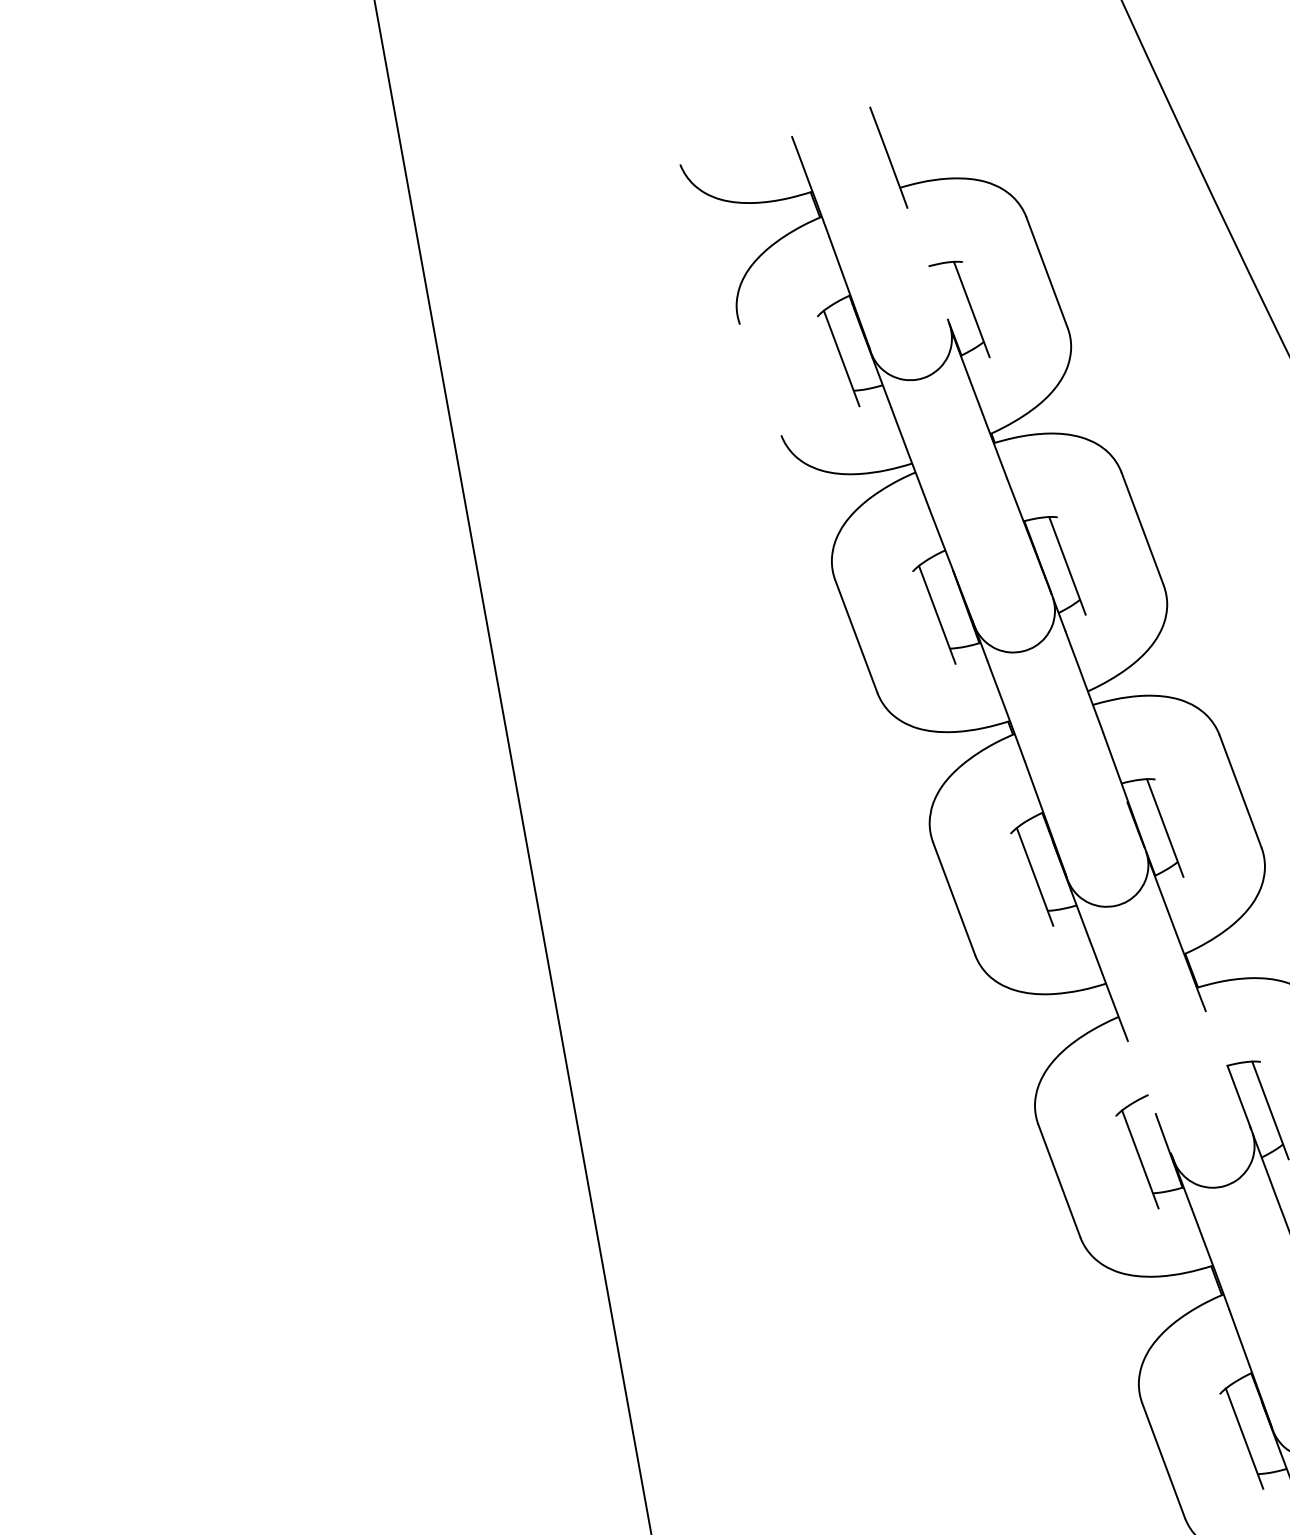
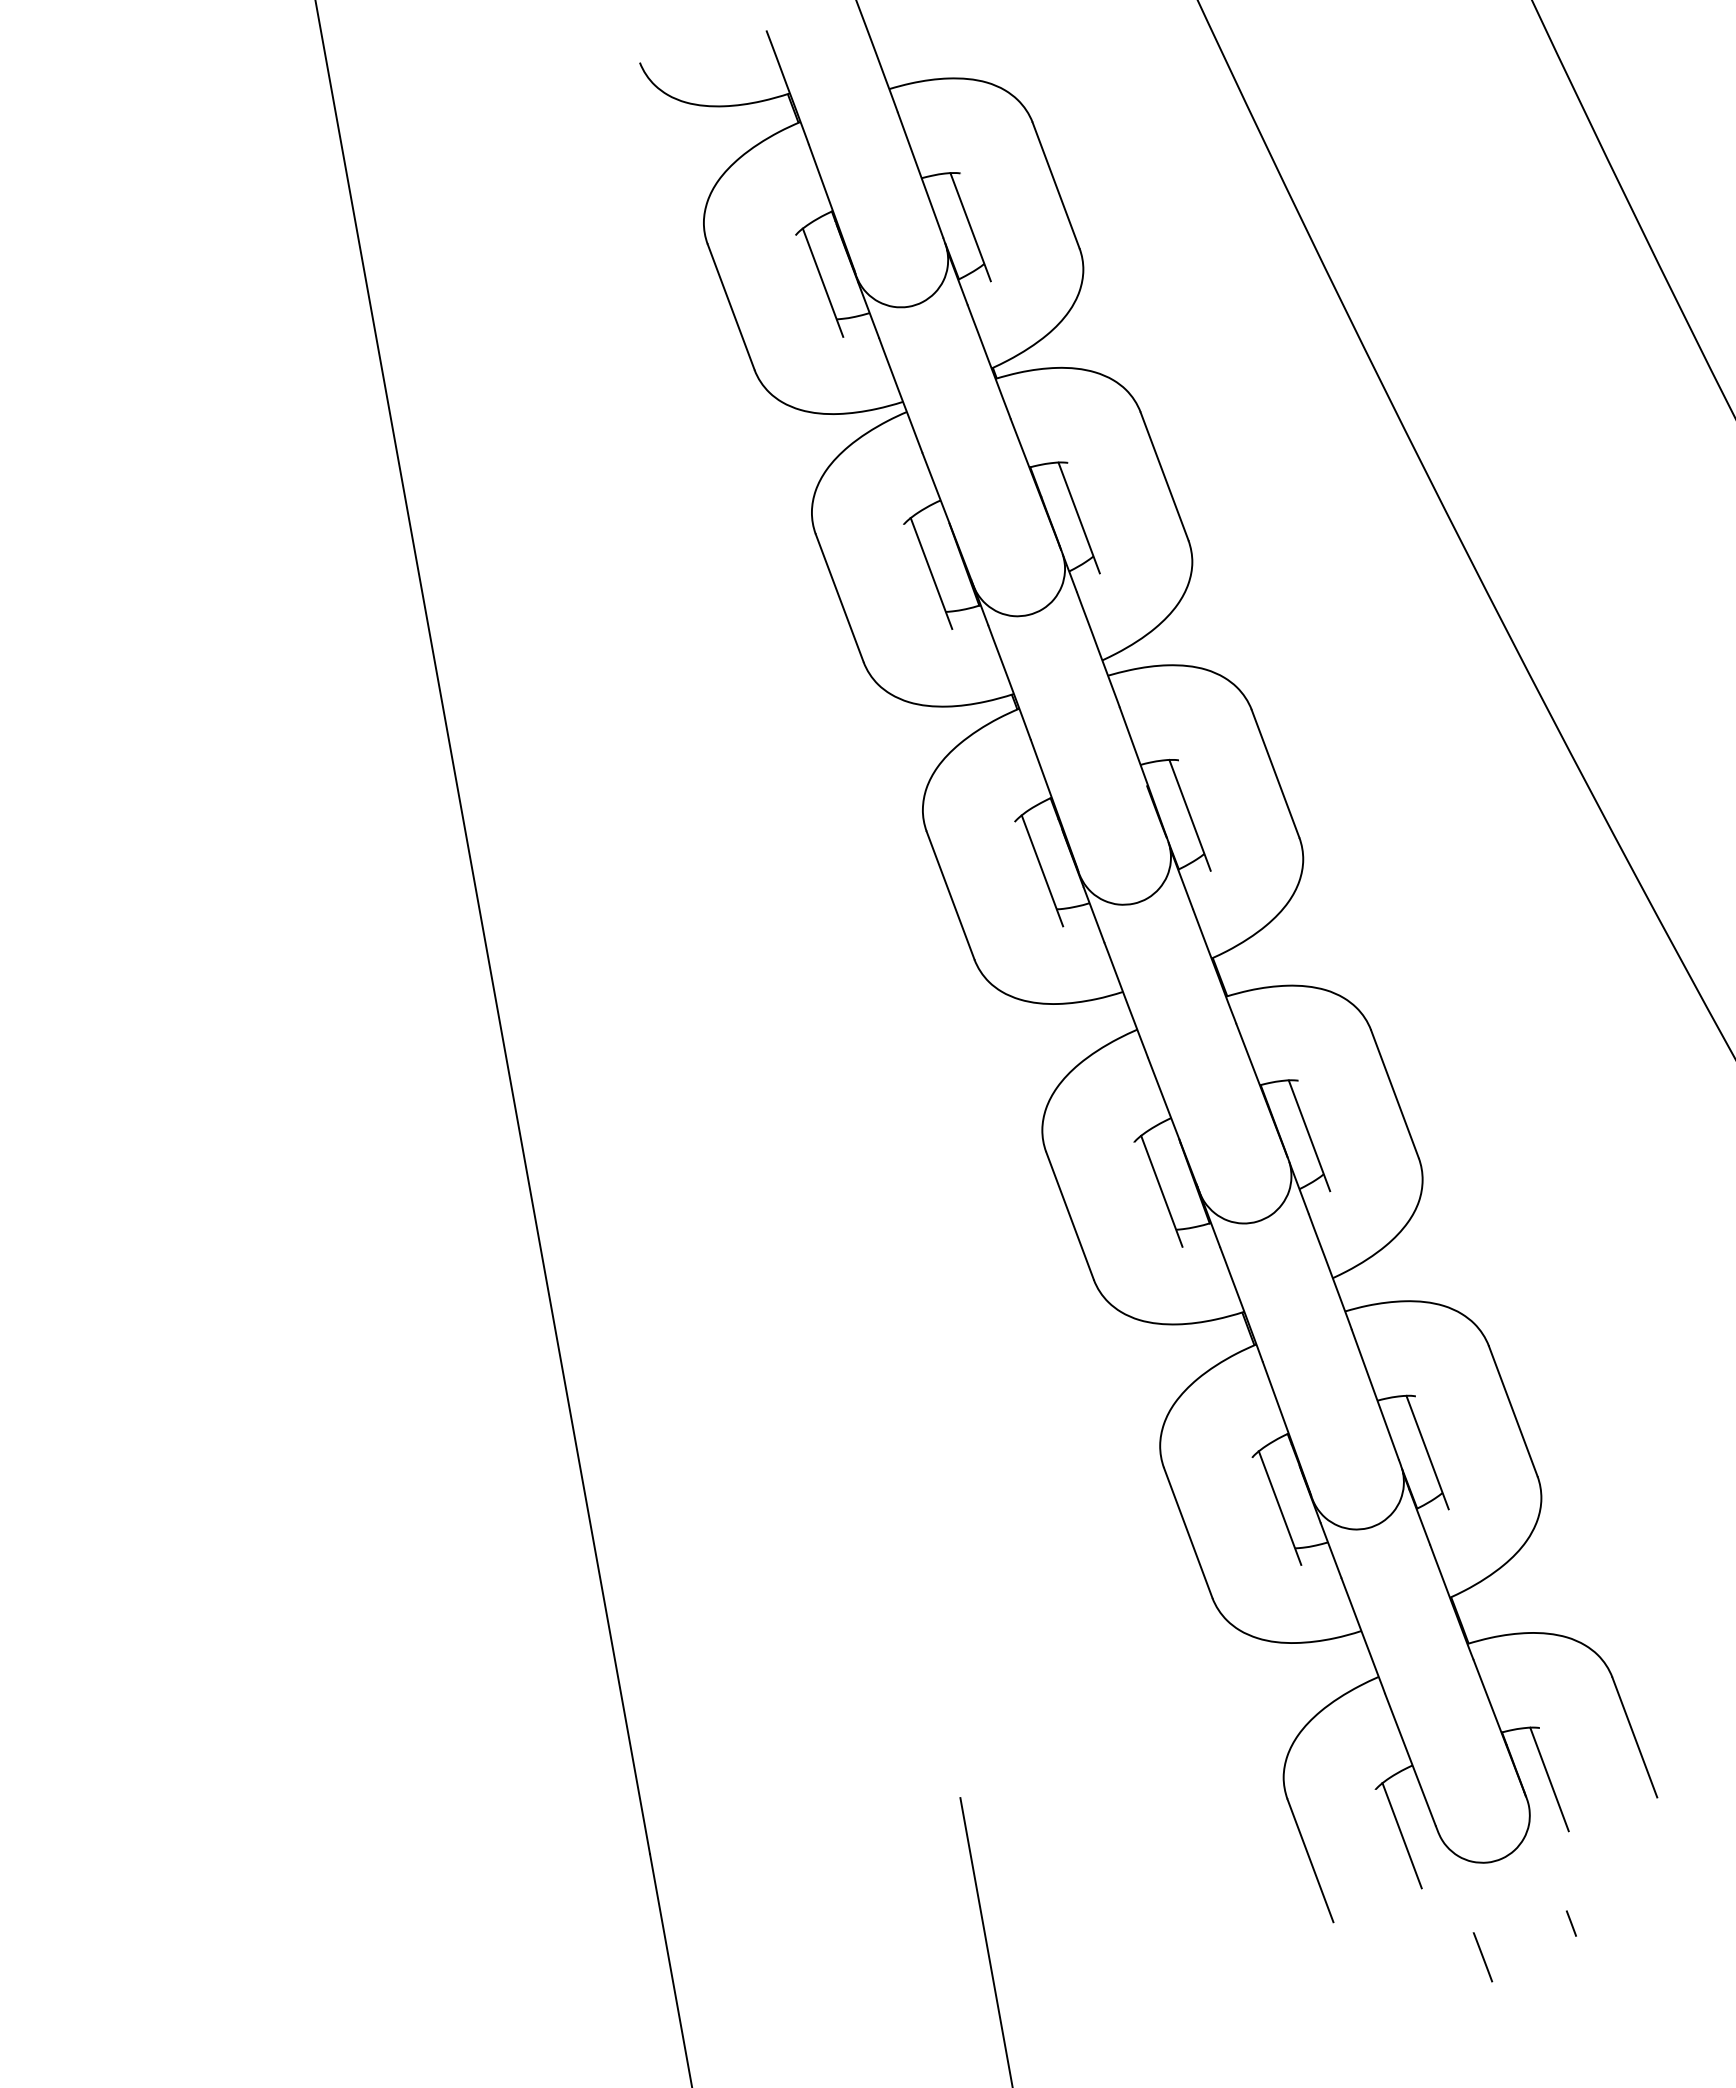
line: (927, 263) -> (920, 174), added
line: (760, 379) -> (730, 306), added
line: (1227, 1068) -> (1260, 1088), added
line: (1149, 1098) -> (1172, 1122), added

